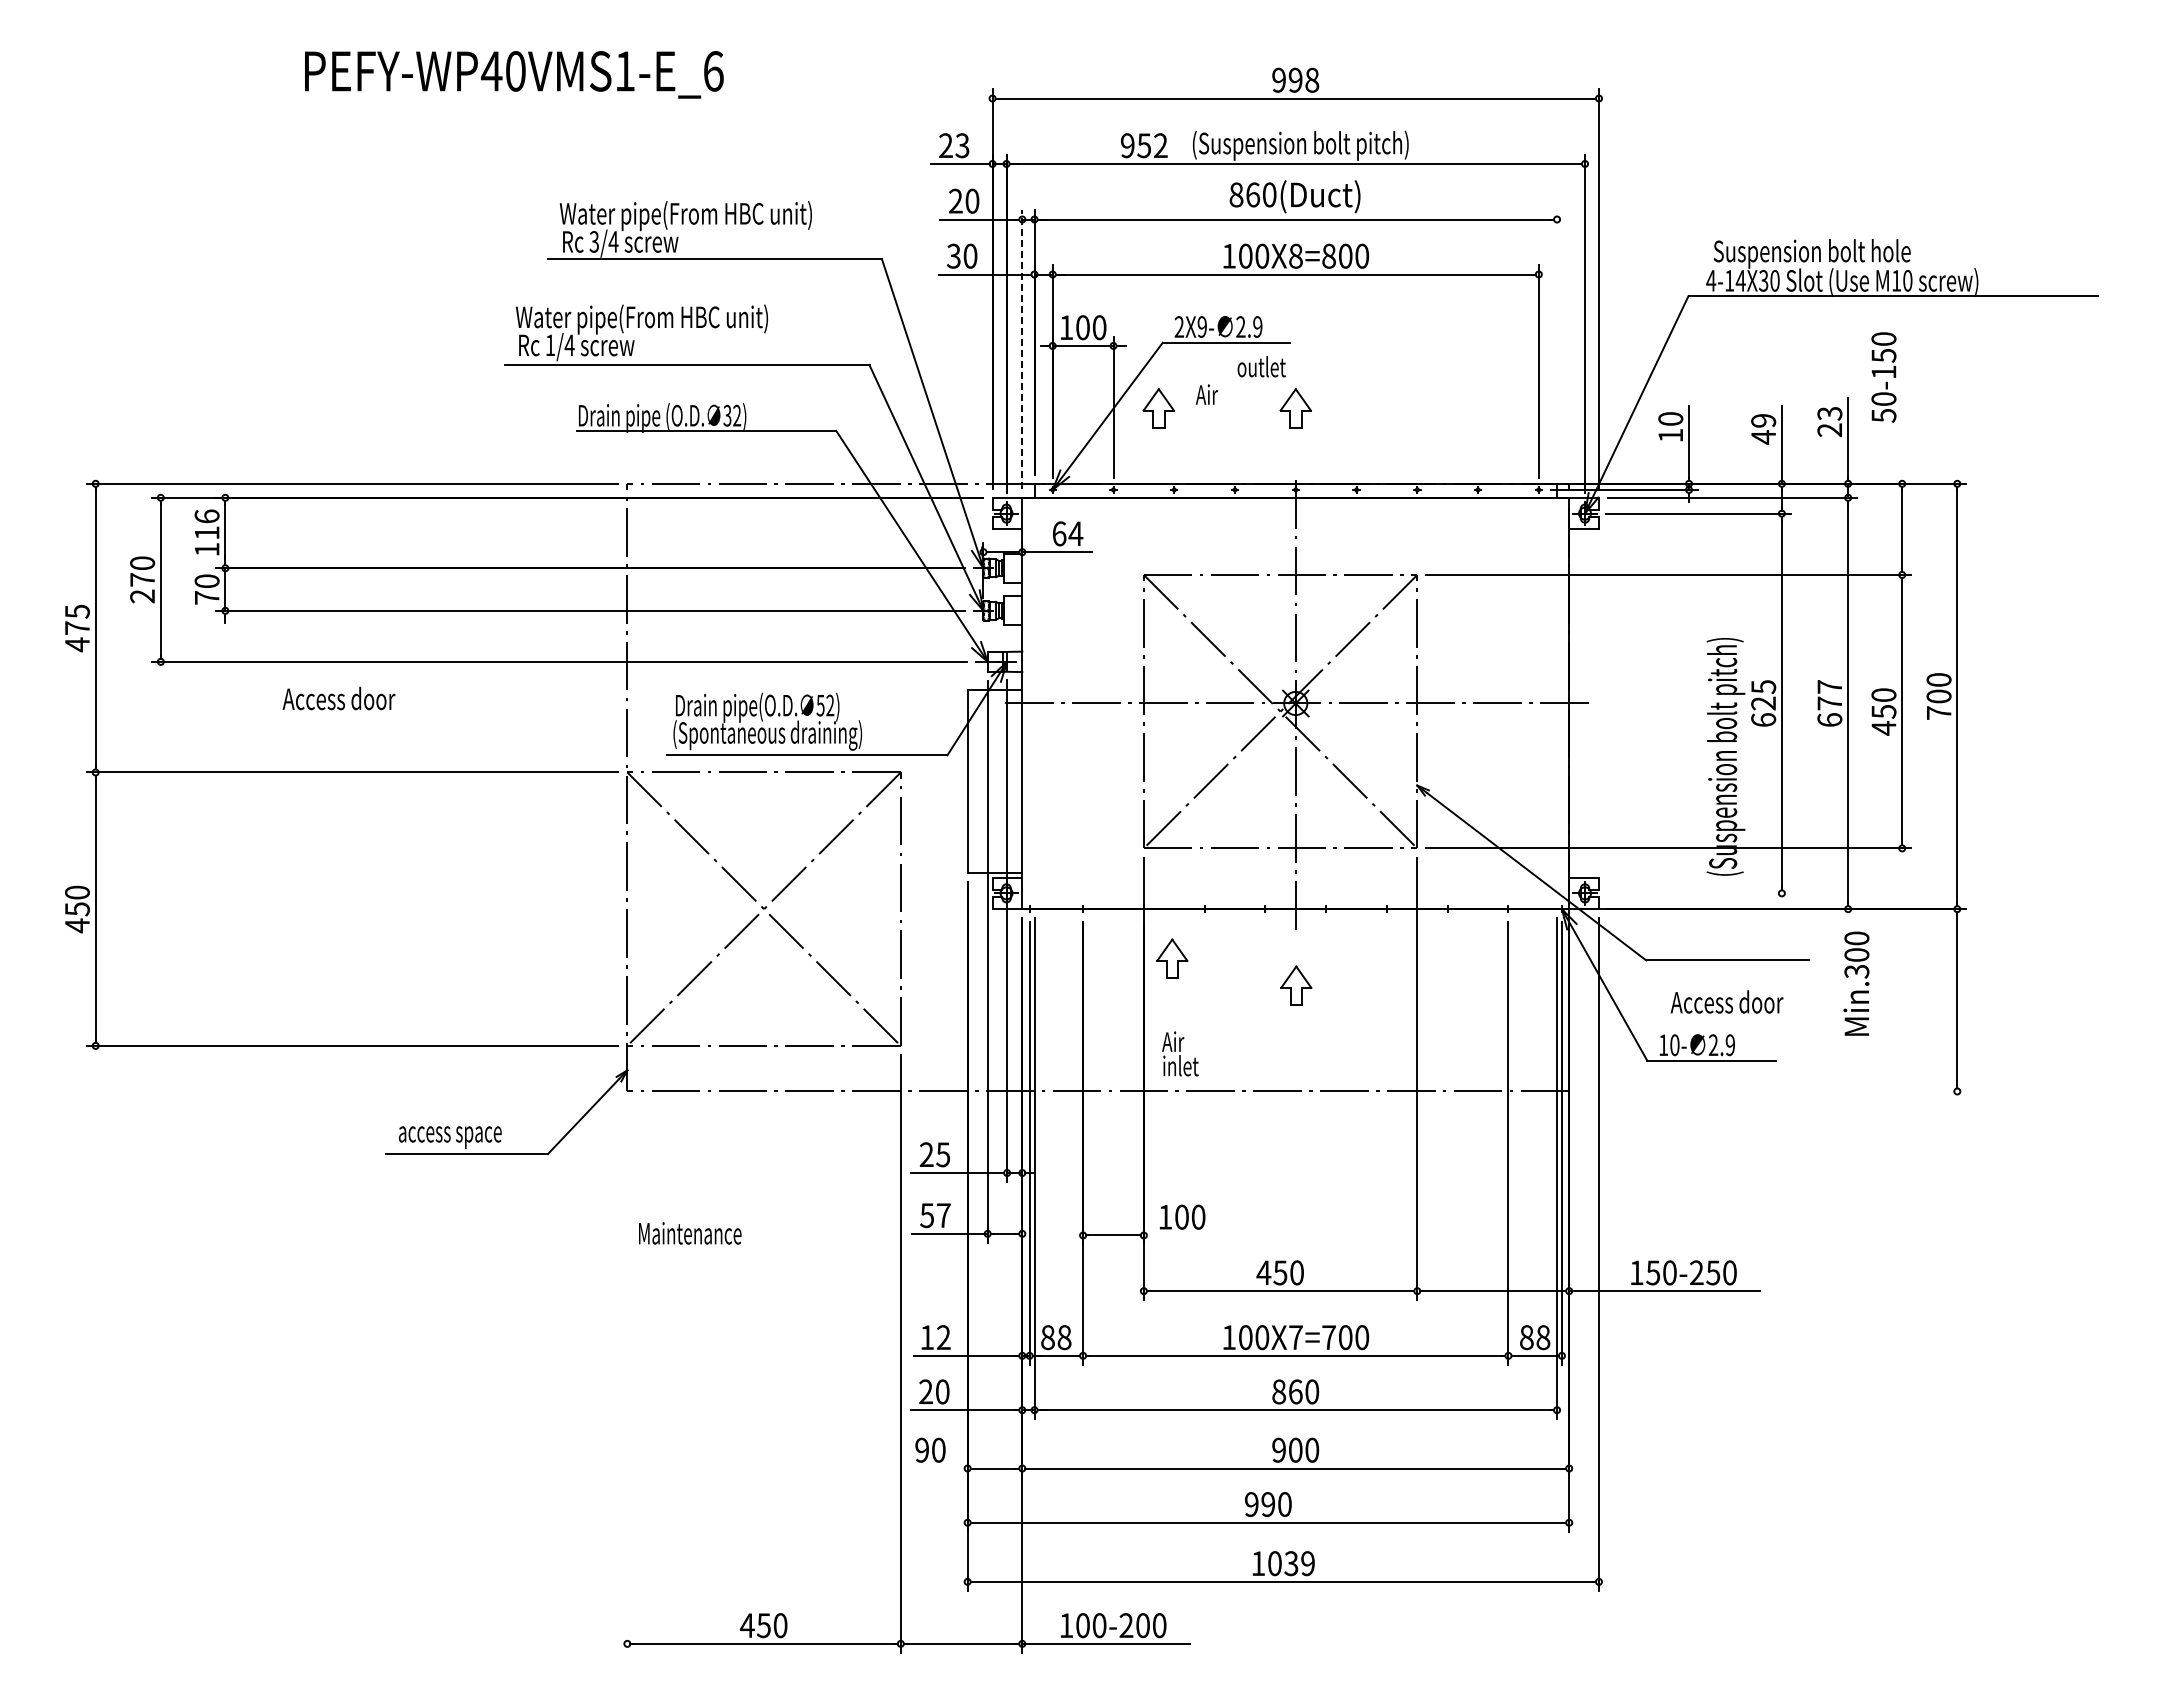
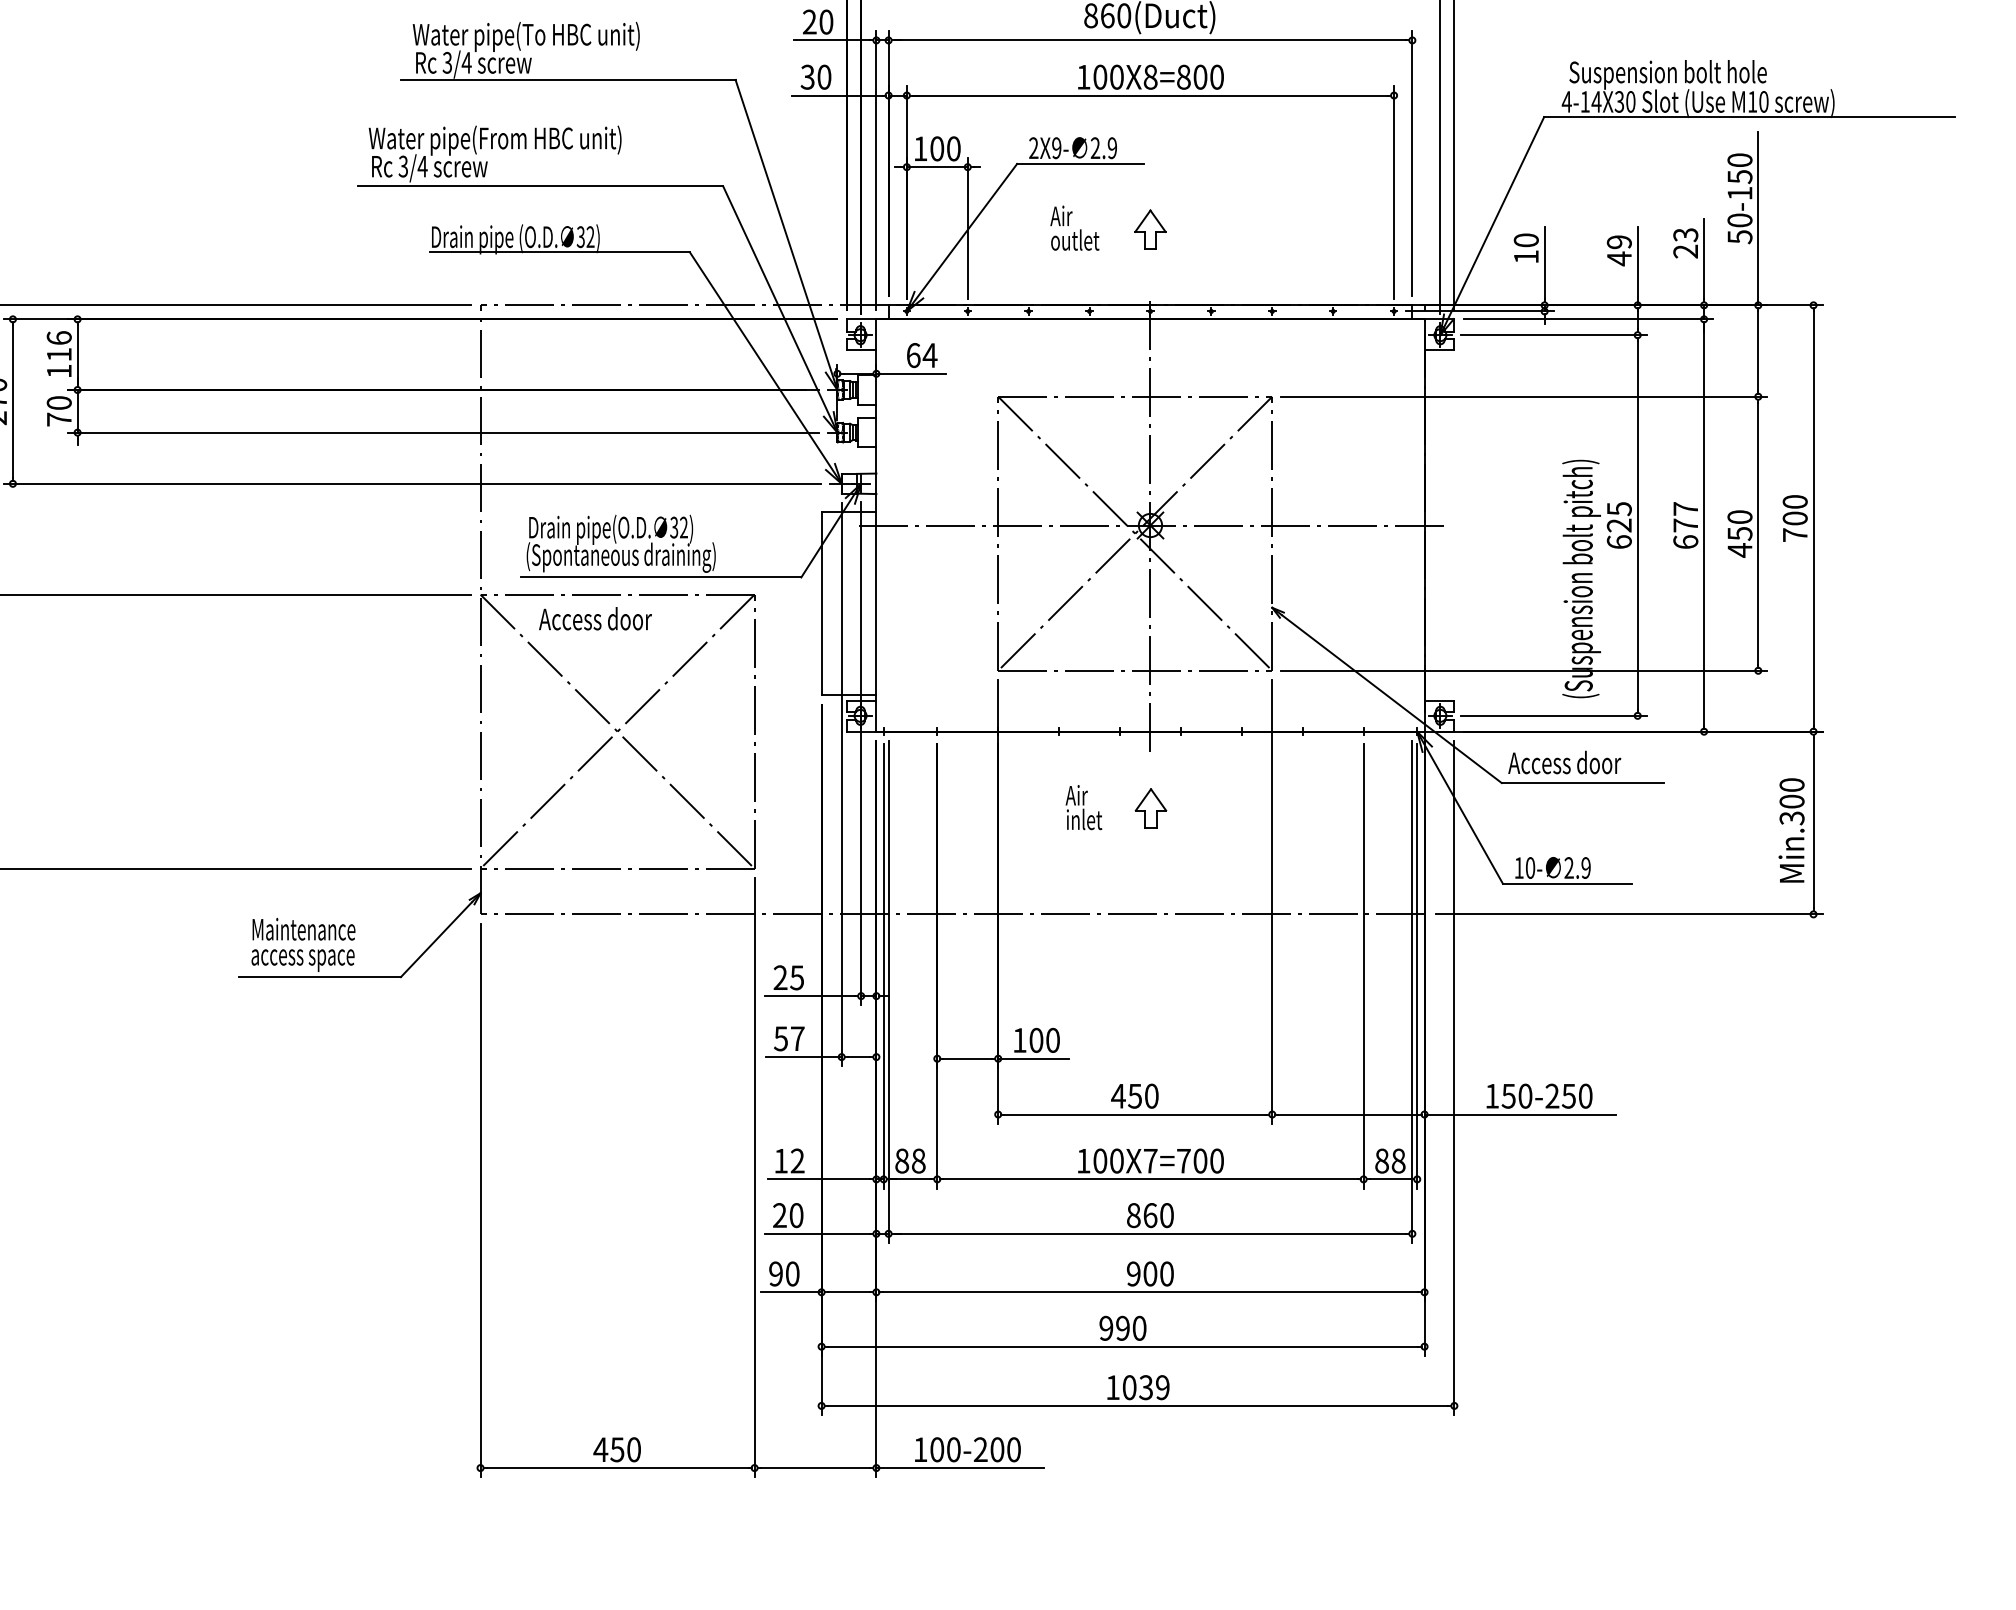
text: (740, 215) -> (593, 36), Water pipe(From HBC unit) -> Water pipe(To HBC unit)
line: (1557, 342) -> (1412, 163), added
text: (549, 345) -> (402, 166), 1/4 -> 3/4
line: (1022, 349) -> (876, 170), dashed -> solid
text: (1261, 366) -> (1075, 239), moved
line: (1902, 396) -> (1758, 217), added
part: (1158, 408) -> (1012, 229), removed
text: (338, 698) -> (594, 618), moved
text: (820, 704) -> (674, 526), 52) -> 32)
line: (1698, 893) -> (1554, 715), added
part: (1172, 958) -> (1026, 781), removed
text: (1856, 983) -> (1791, 830), moved
text: (1726, 1001) -> (1564, 762), moved
text: (1180, 1053) -> (1084, 807), moved
line: (1773, 1091) -> (1629, 914), added
text: (690, 1233) -> (304, 929), moved
line: (1178, 1235) -> (1032, 1058), added
line: (627, 1376) -> (480, 1200), added
line: (936, 1468) -> (790, 1292), added

